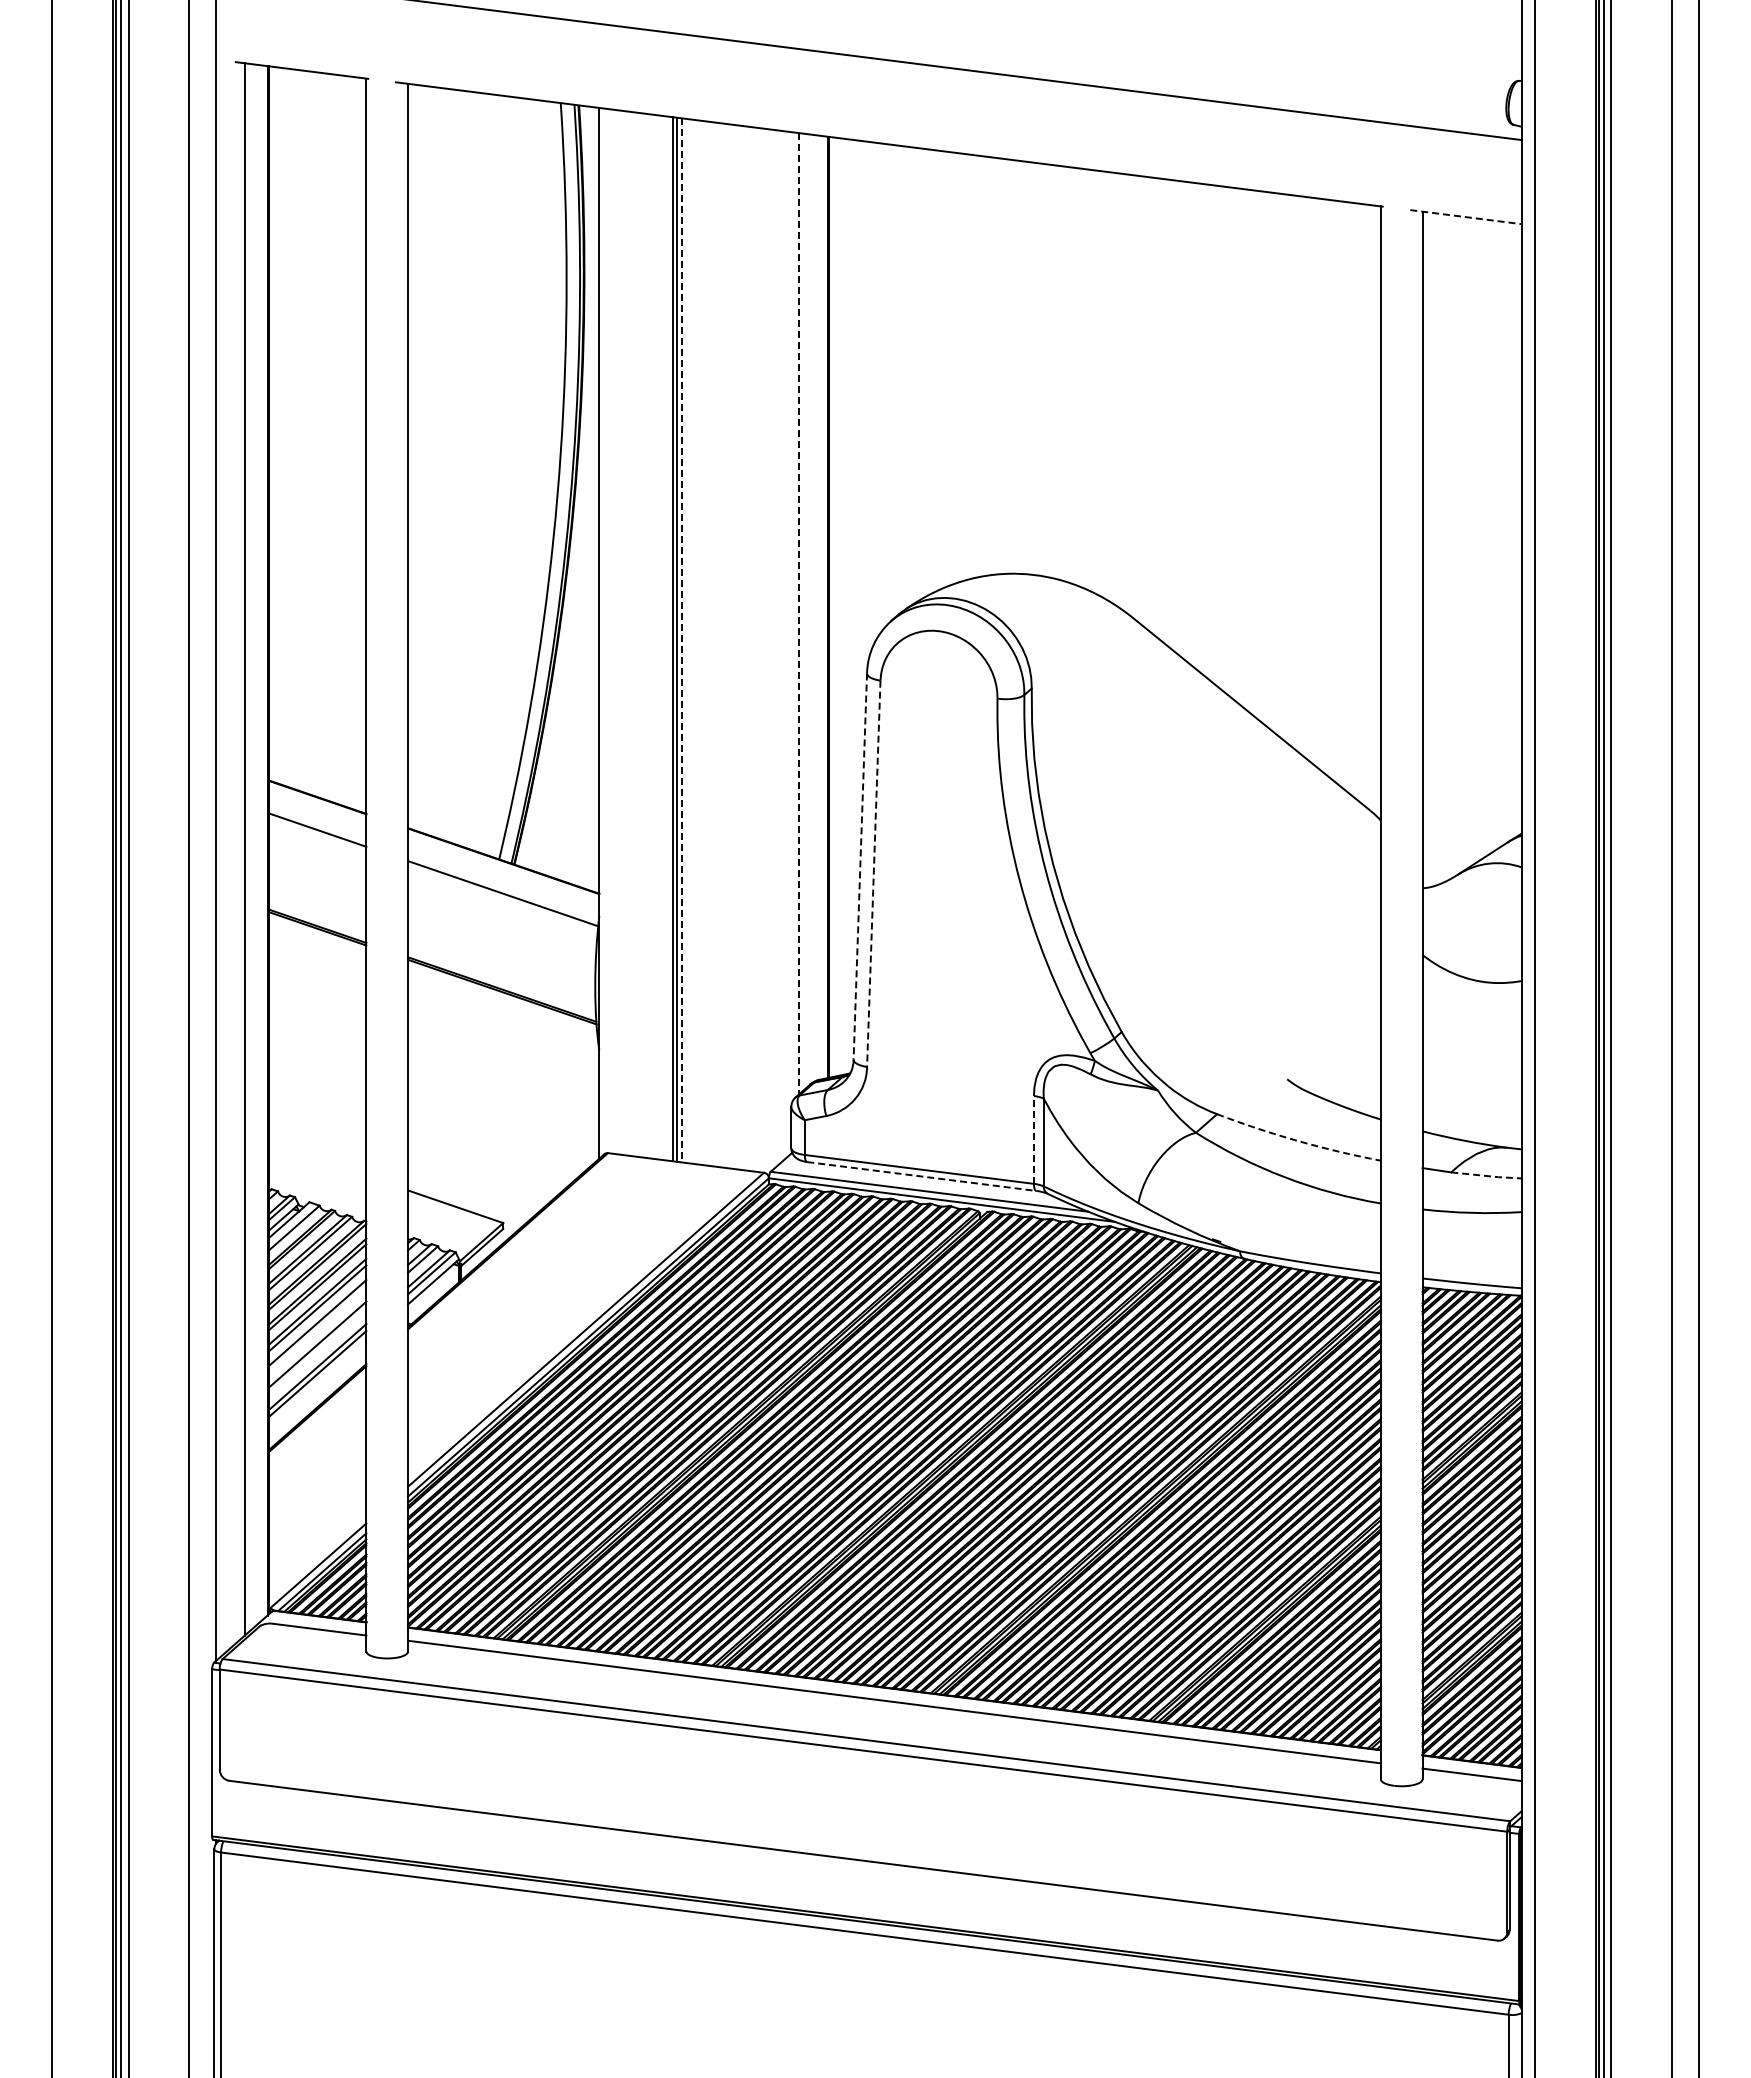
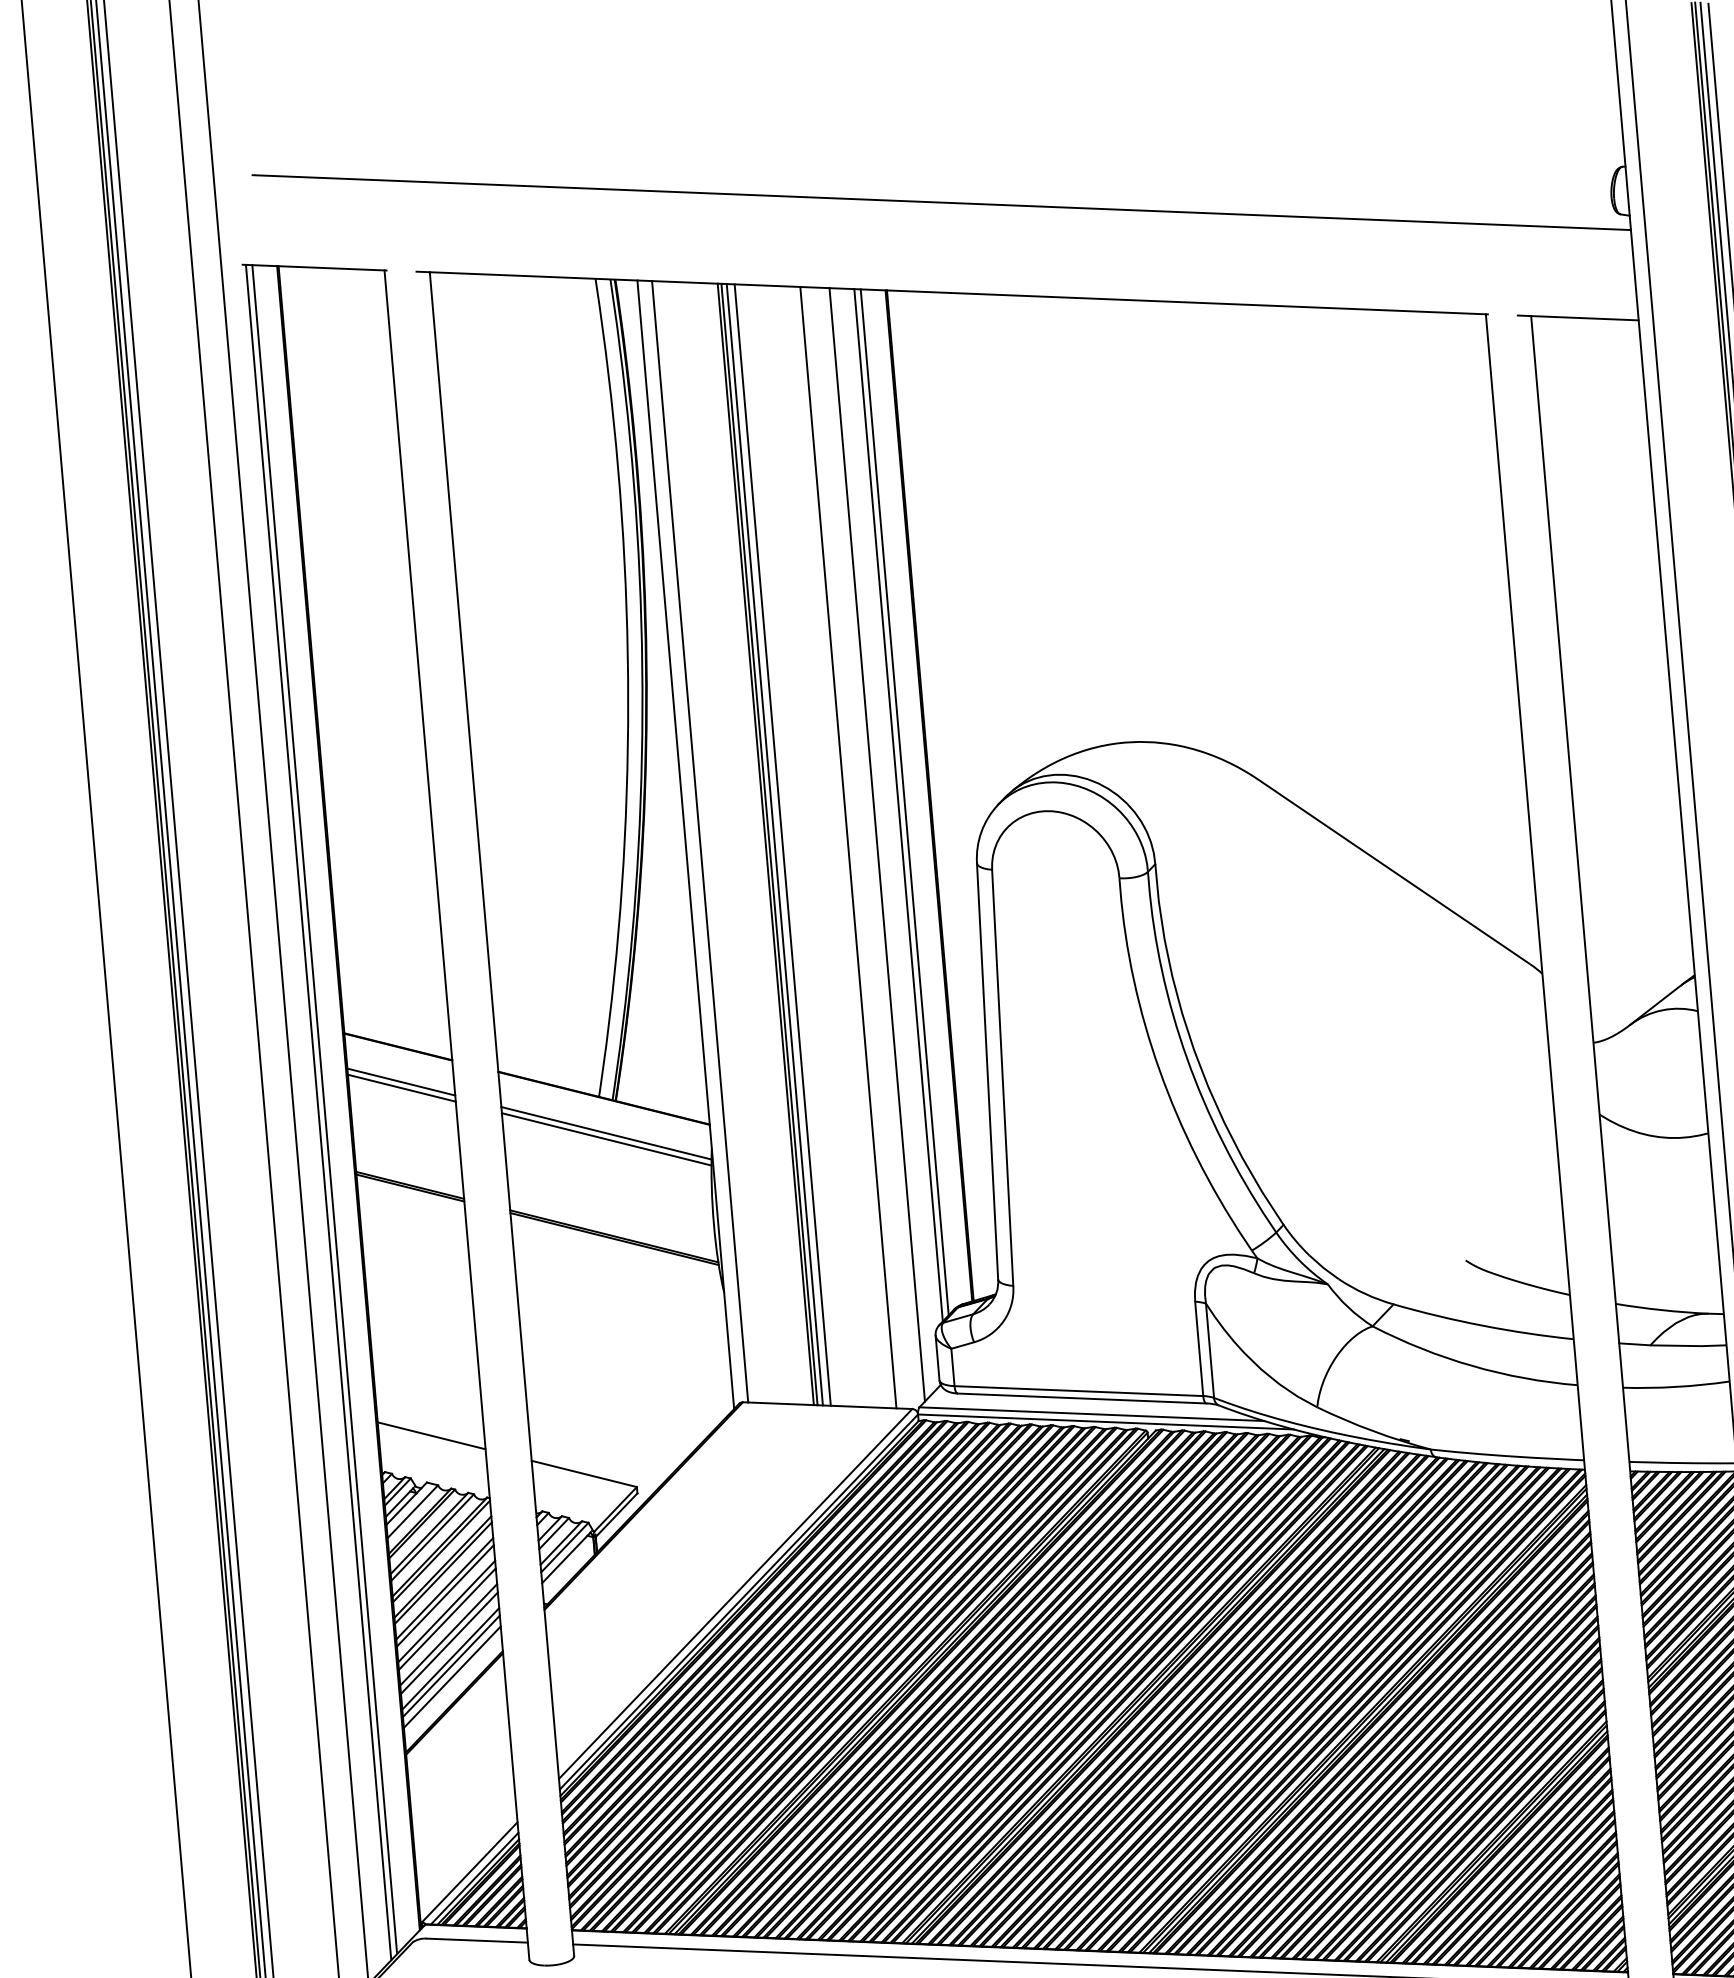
line: (1466, 217) -> (1578, 318), dashed -> solid
line: (805, 611) -> (905, 802), added
line: (799, 613) -> (898, 805), dashed -> solid
line: (612, 631) -> (699, 841), added
line: (681, 640) -> (774, 844), dashed -> solid
line: (688, 641) -> (782, 845), added
line: (749, 648) -> (848, 847), added
line: (776, 648) -> (877, 844), added
line: (317, 835) -> (401, 1087), added
line: (238, 851) -> (318, 1112), added
line: (860, 867) -> (987, 1072), dashed -> solid
line: (873, 874) -> (1002, 1078), dashed -> solid
line: (502, 898) -> (606, 1138), added
line: (1033, 1139) -> (1198, 1348), dashed -> solid
arc: (1297, 1141) -> (1482, 1326), dashed -> solid
line: (317, 1159) -> (431, 1435), added
line: (922, 1176) -> (1082, 1398), dashed -> solid
line: (1487, 1176) -> (1689, 1346), dashed -> solid
line: (317, 1330) -> (447, 1619), added
line: (317, 1352) -> (449, 1643), added
line: (317, 1384) -> (452, 1677), added

